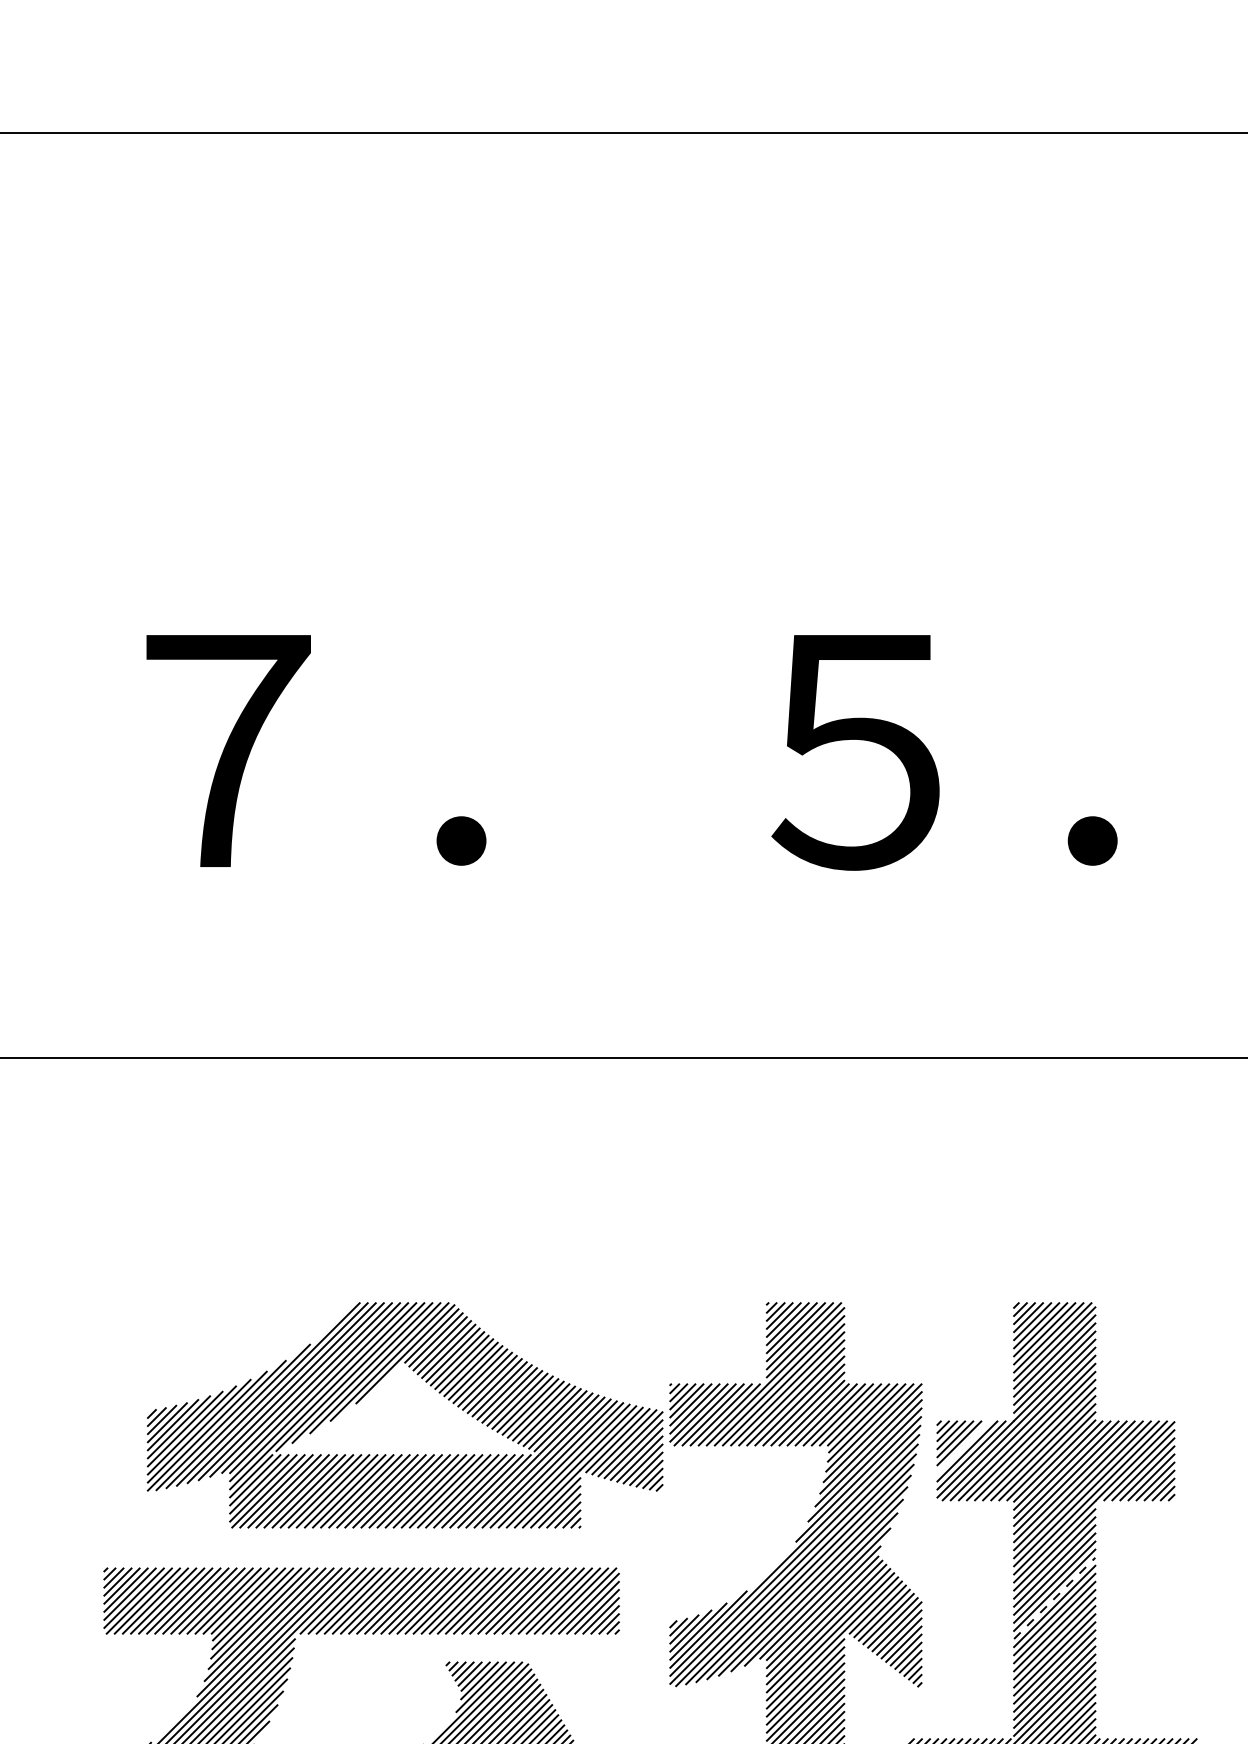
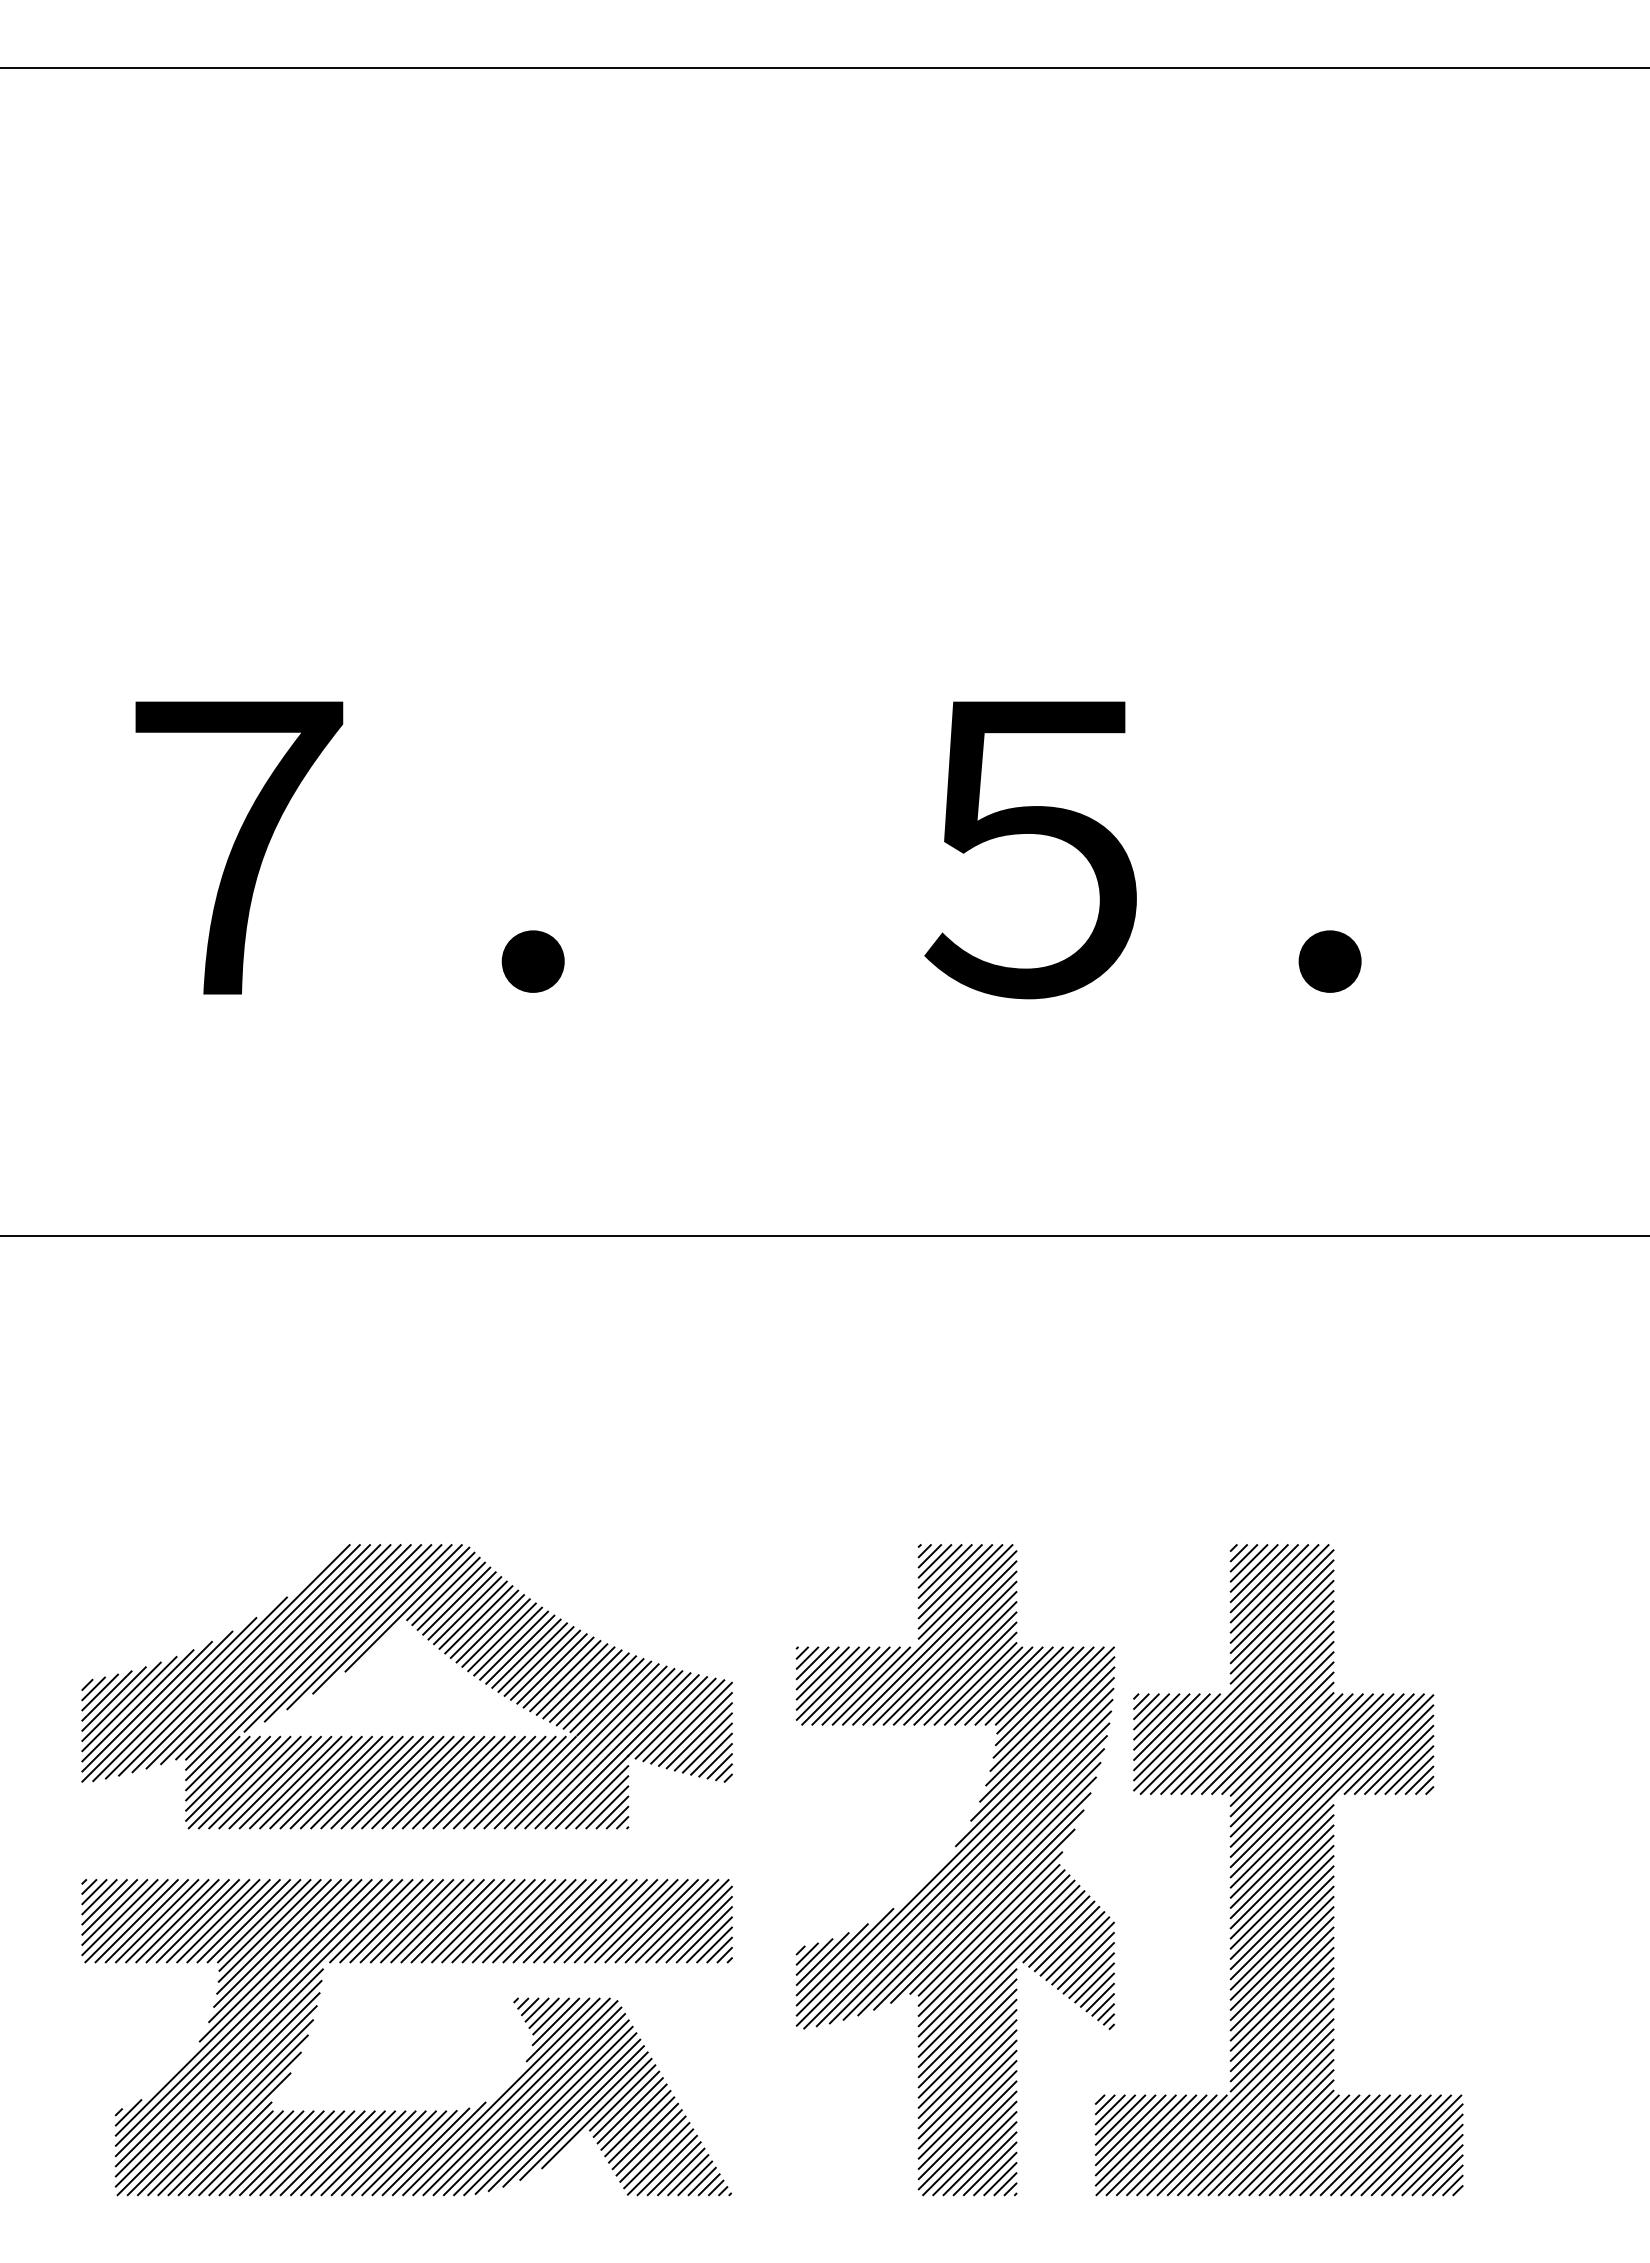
part: (430, 1385) -> (438, 1649), moved
line: (963, 1446) -> (1166, 1726), added
line: (1055, 1598) -> (1282, 1917), dashed -> solid

